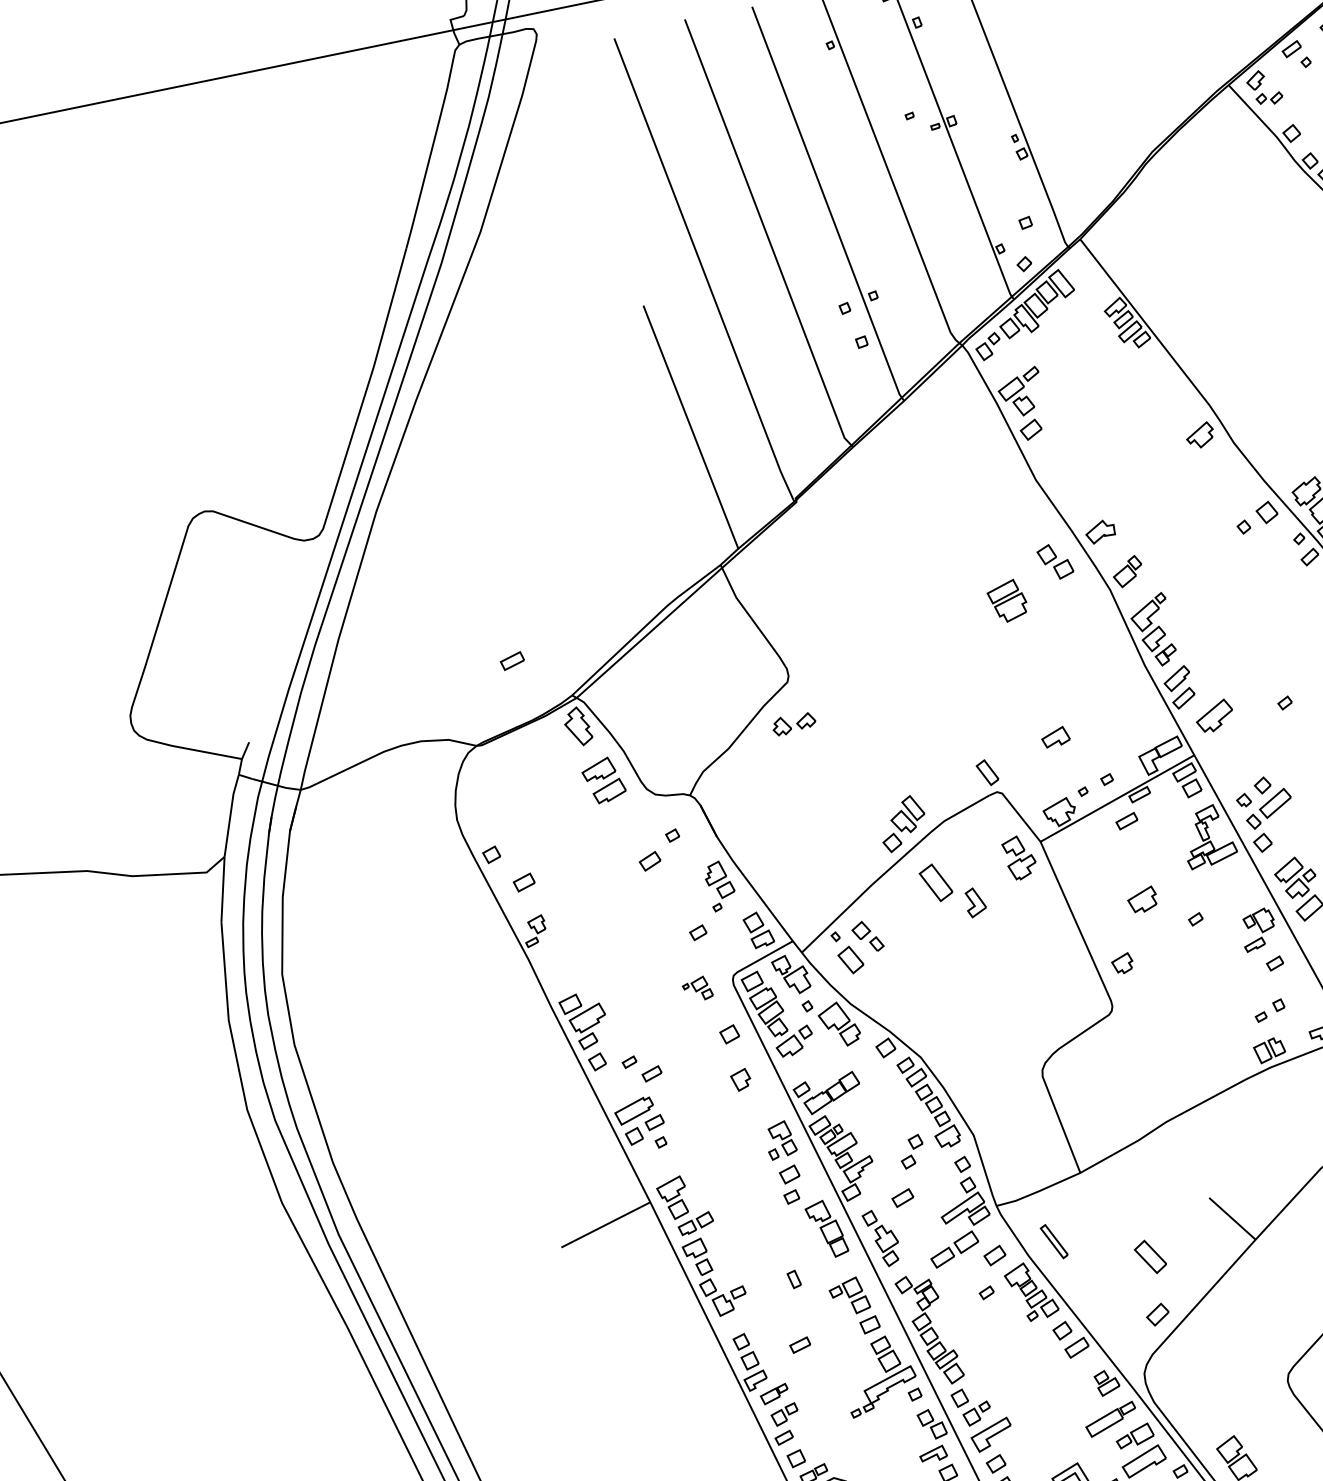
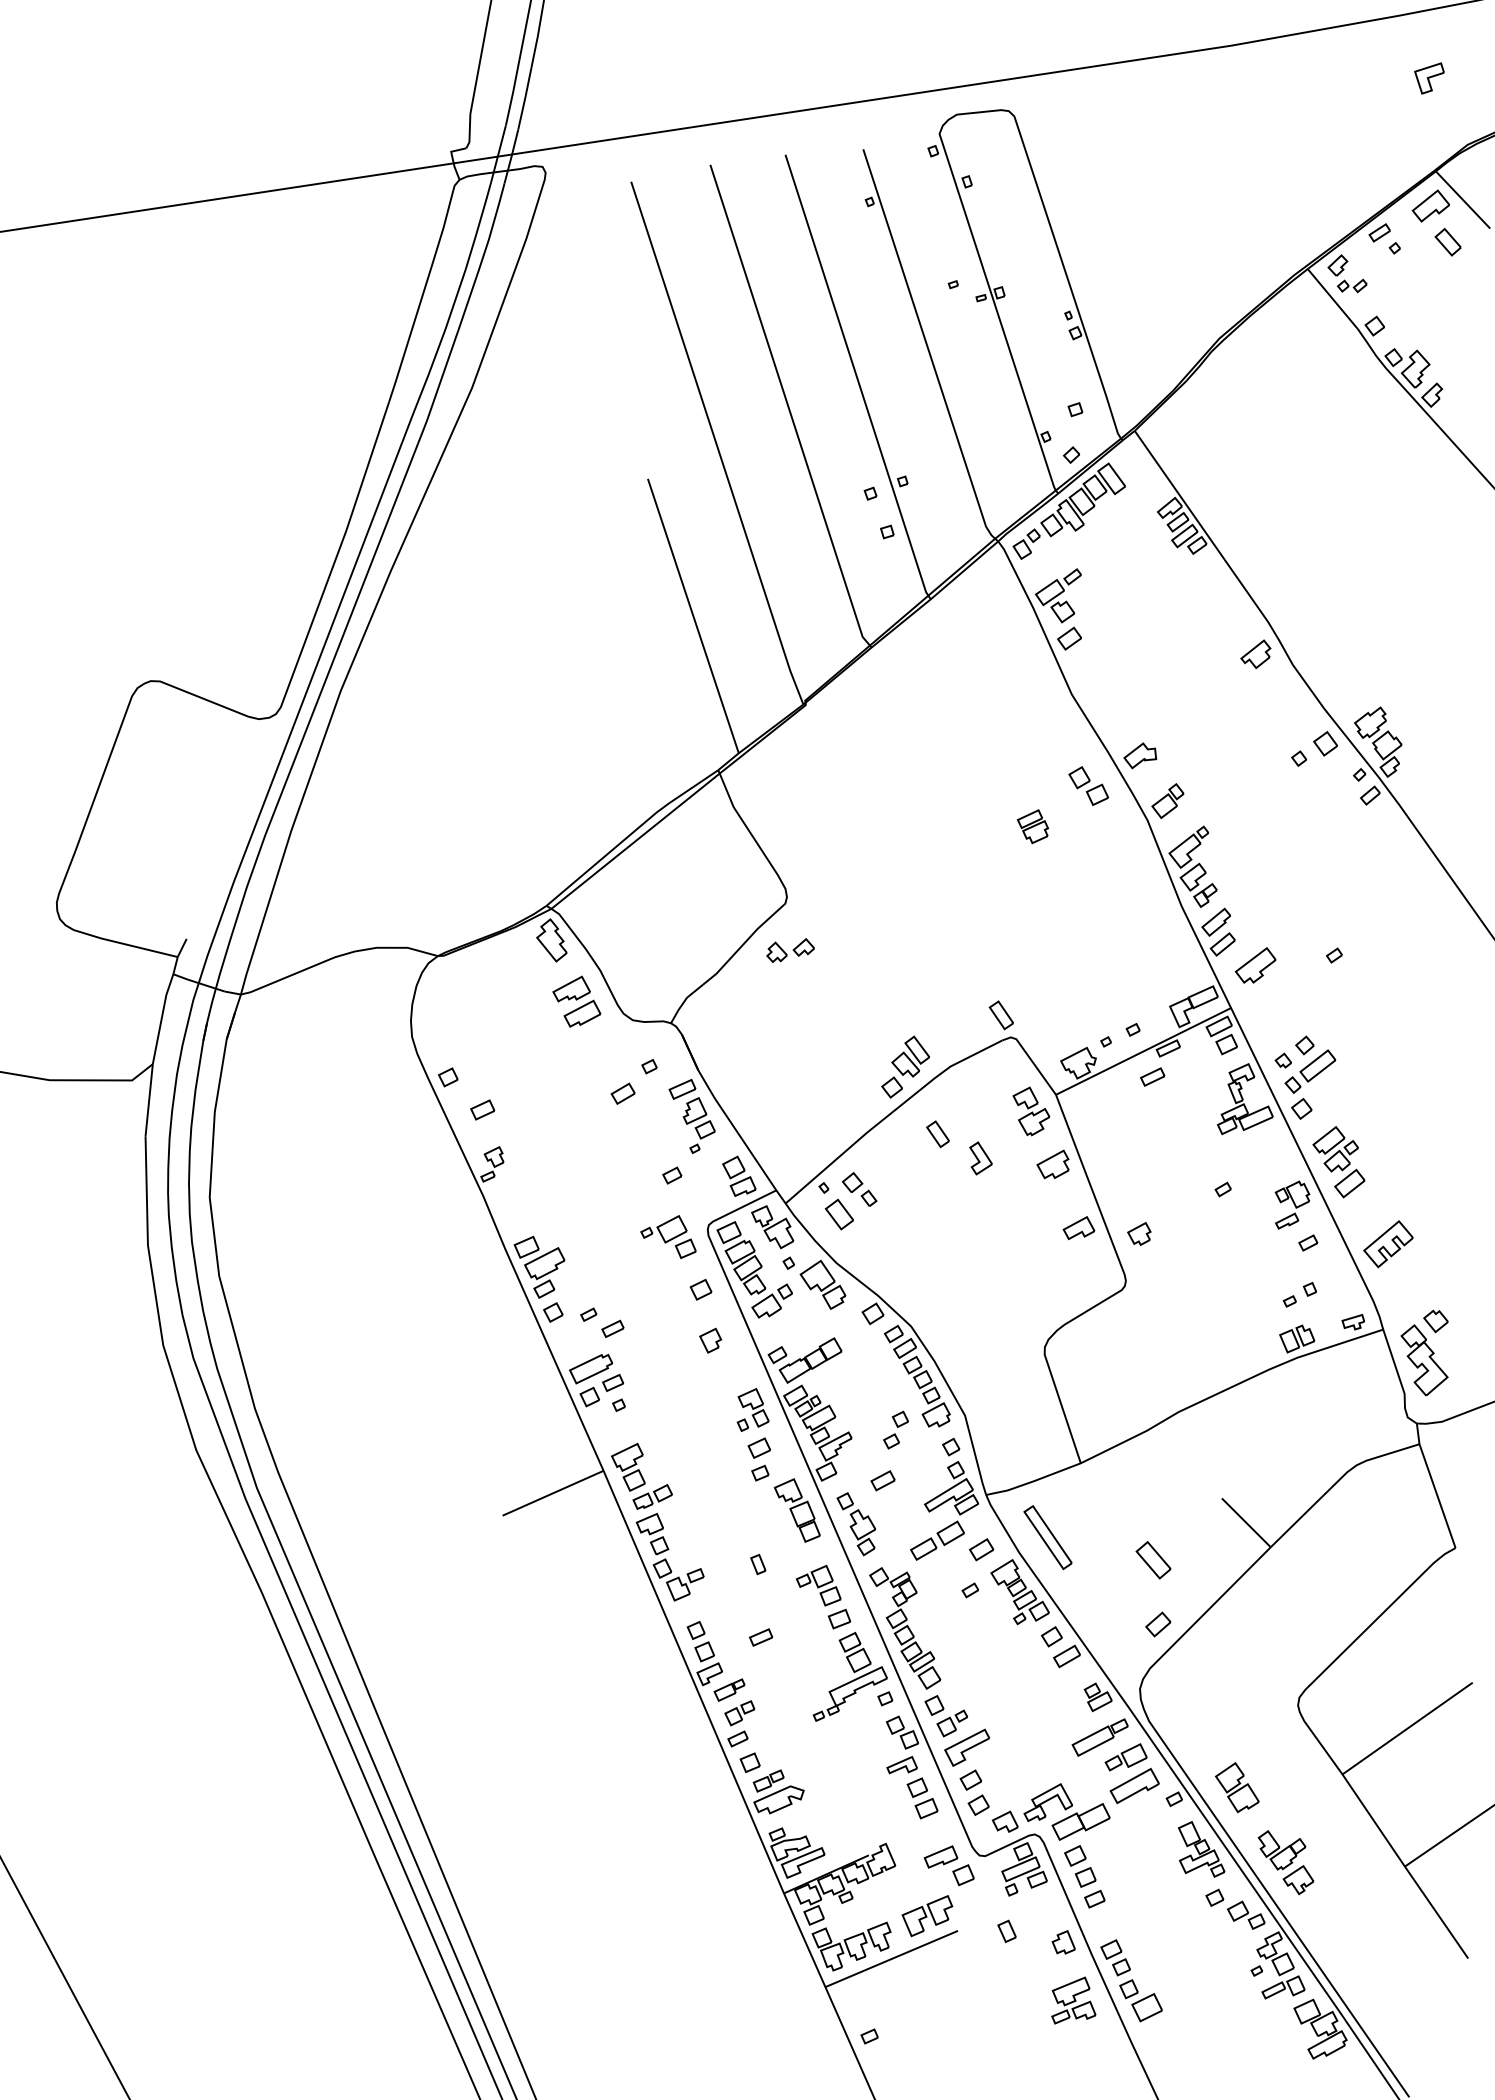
part: (1006, 600) -> (1032, 826), size x0.71
part: (512, 661) -> (682, 1089), moved
part: (1055, 737) -> (1078, 1228), moved
part: (935, 883) -> (937, 1134), size x0.62
part: (1141, 899) -> (1052, 1164), moved
part: (697, 987) -> (668, 1236), size x1.67
part: (1053, 1241) -> (1047, 1537), size x1.67

